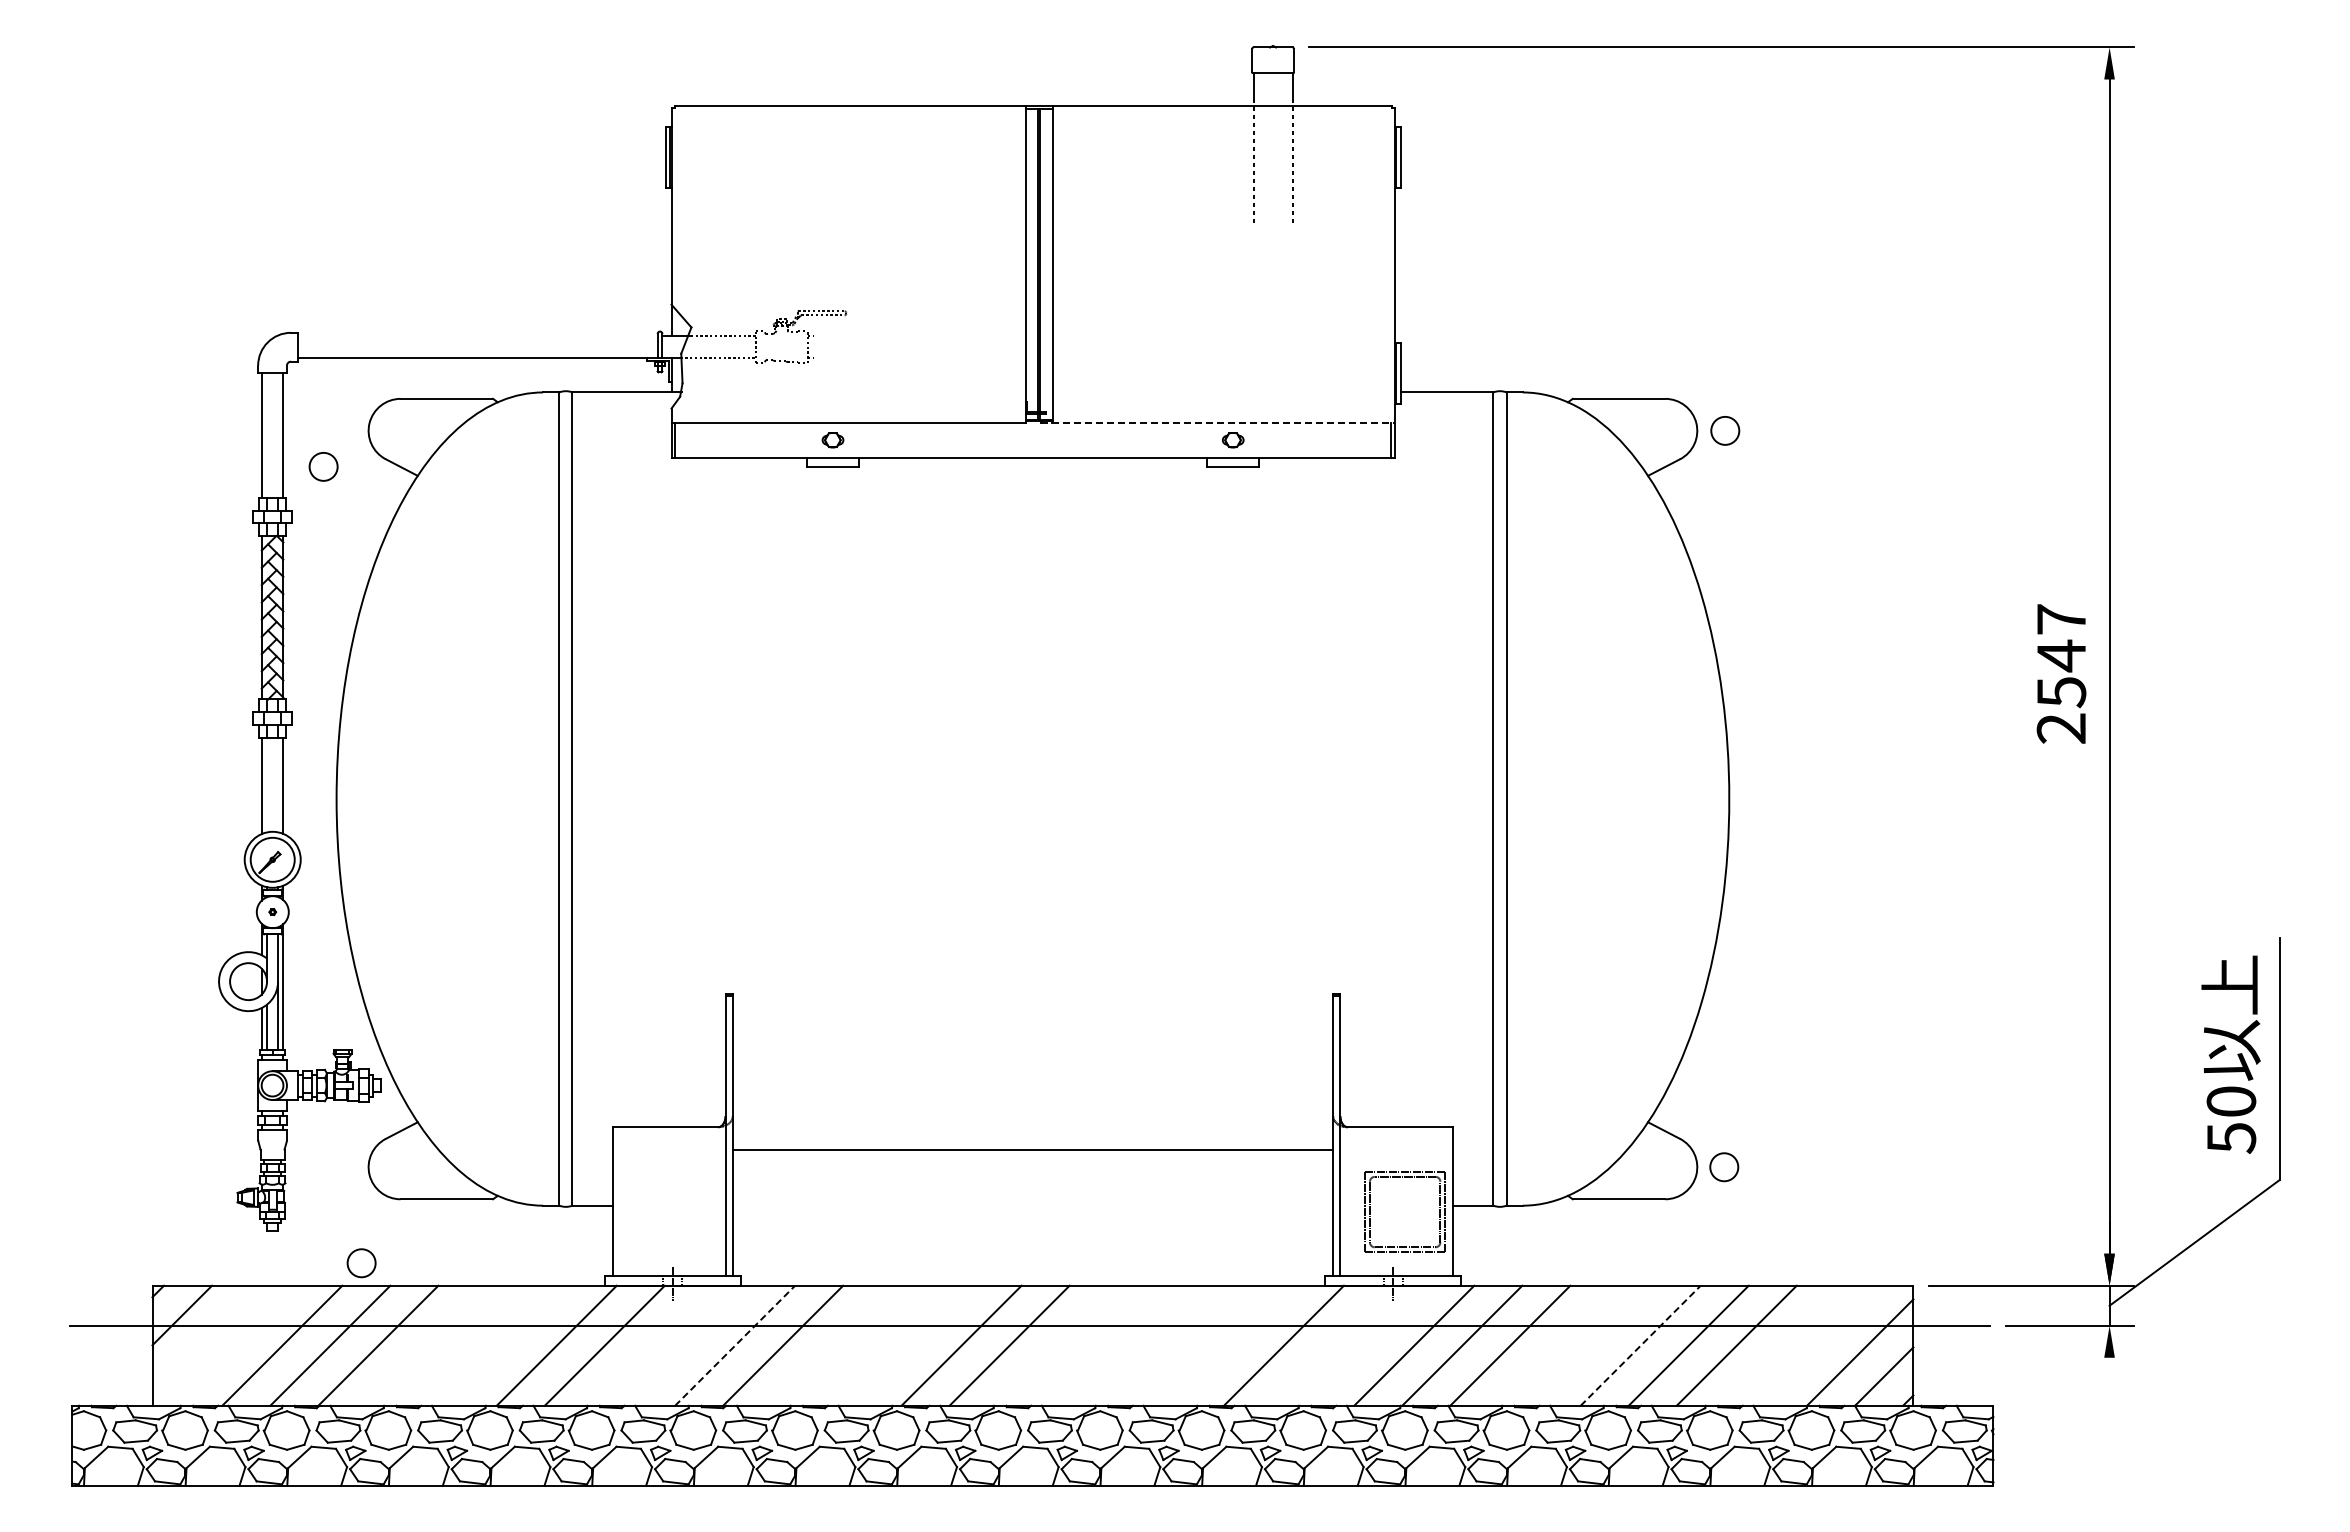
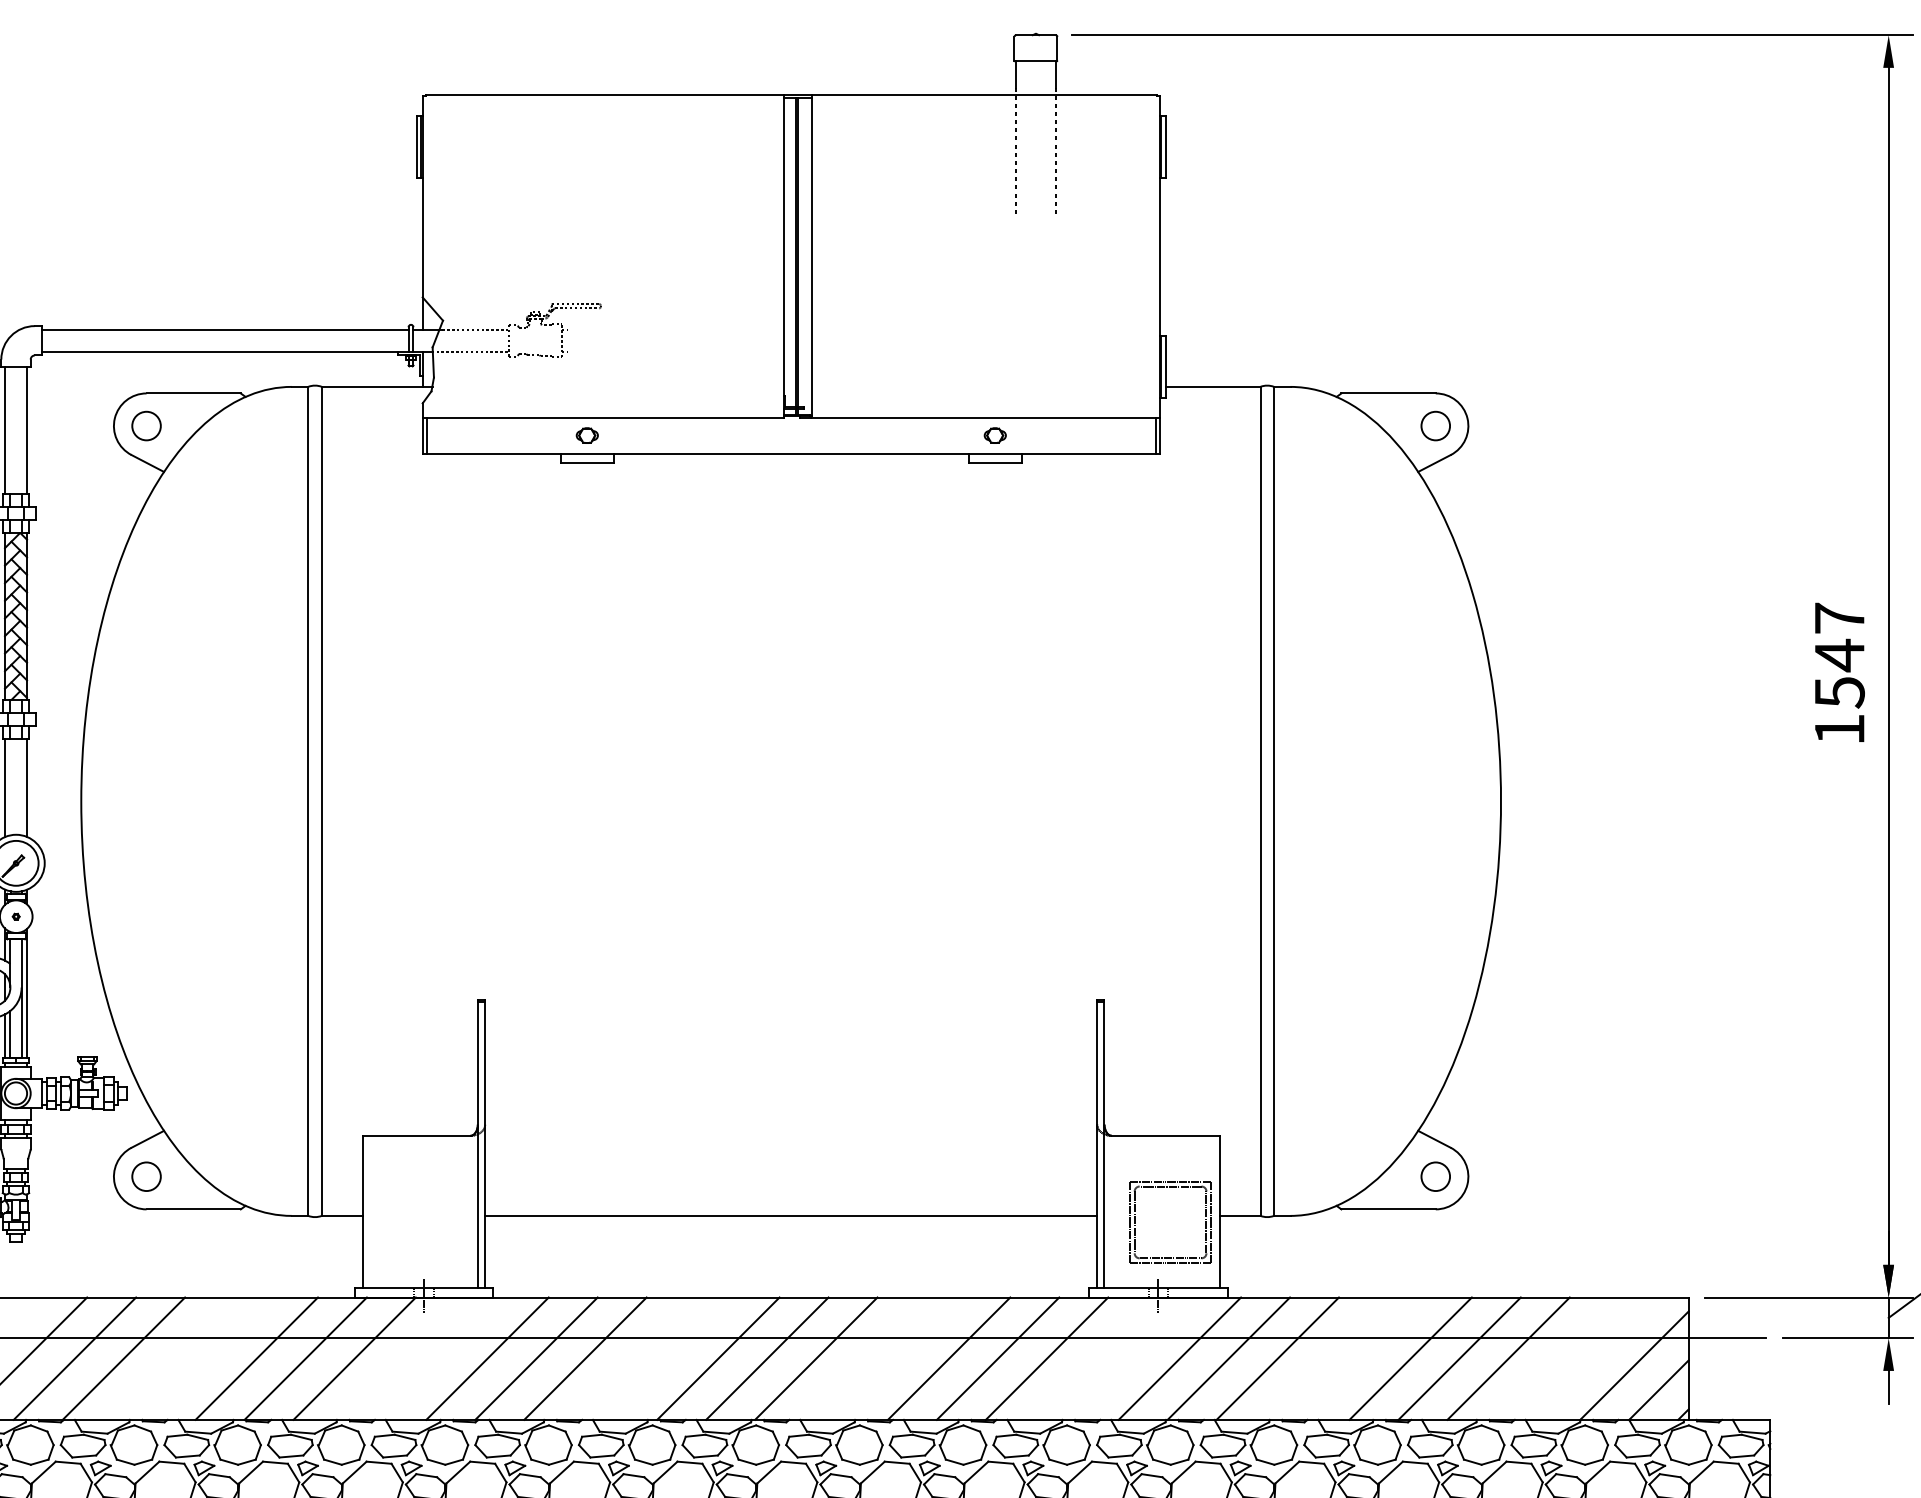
line: (477, 336) -> (224, 329), added
line: (1217, 422) -> (979, 417), dashed -> solid
circle: (1725, 430) -> (1435, 425), moved
circle: (323, 466) -> (146, 425), moved
text: (2060, 728) -> (1838, 729), 2547 -> 1547
line: (1032, 1149) -> (790, 1215), moved
circle: (1724, 1167) -> (1435, 1176), moved
circle: (361, 1263) -> (146, 1176), moved
line: (508, 1345) -> (256, 1358), added
line: (735, 1345) -> (487, 1358), dashed -> solid
line: (831, 1345) -> (585, 1358), added
line: (1057, 1345) -> (816, 1358), added
line: (1187, 1345) -> (948, 1358), added
line: (1235, 1345) -> (997, 1358), added
line: (1640, 1345) -> (1410, 1358), dashed -> solid
line: (2109, 1373) -> (1888, 1386), added

